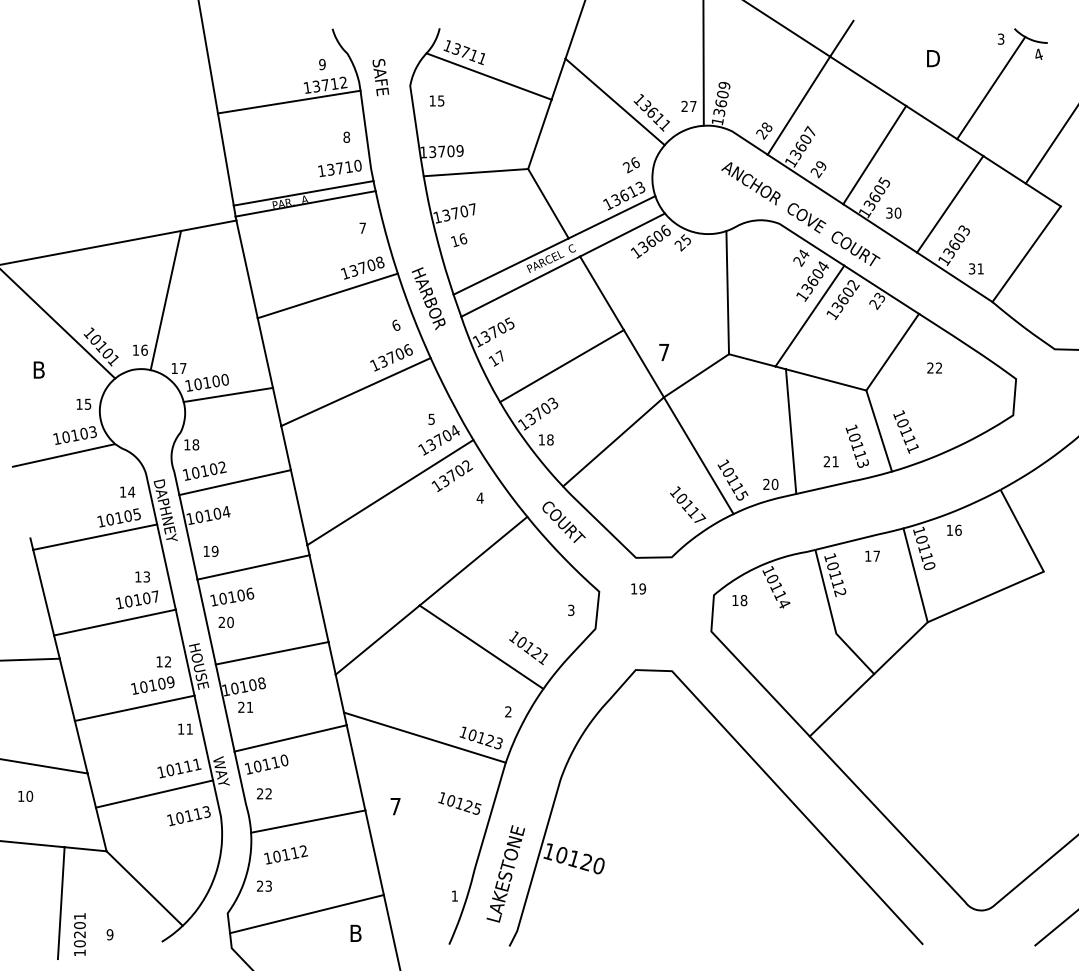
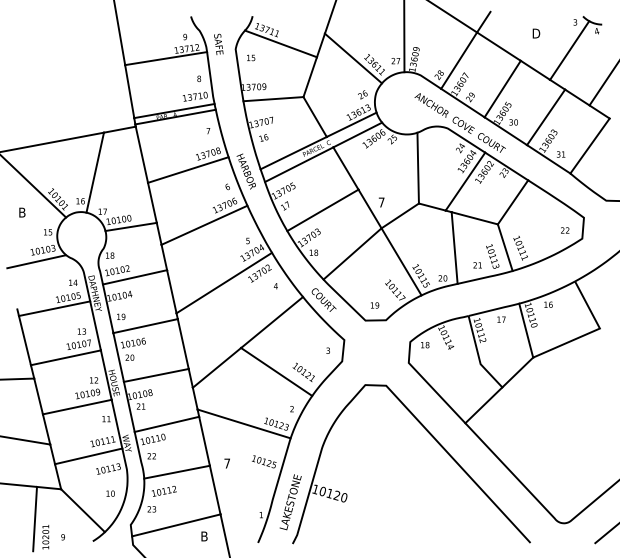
text: (935, 368) -> (565, 230), moved
text: (639, 589) -> (375, 305), moved
text: (25, 796) -> (110, 493), moved

